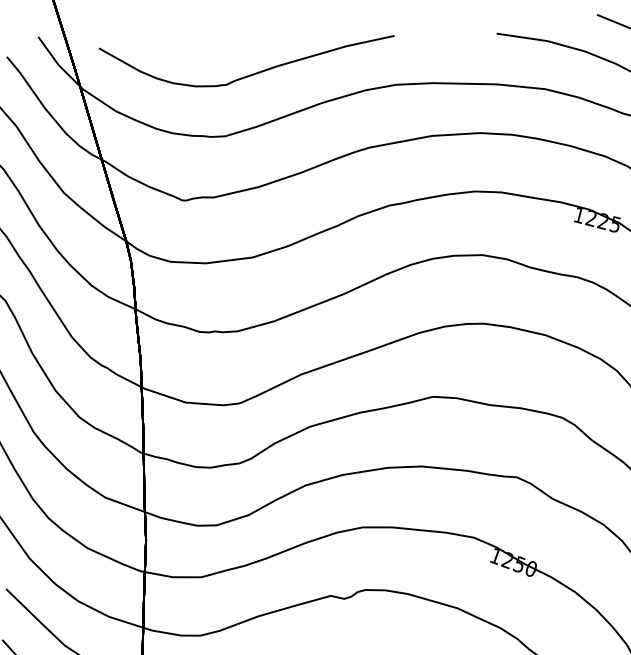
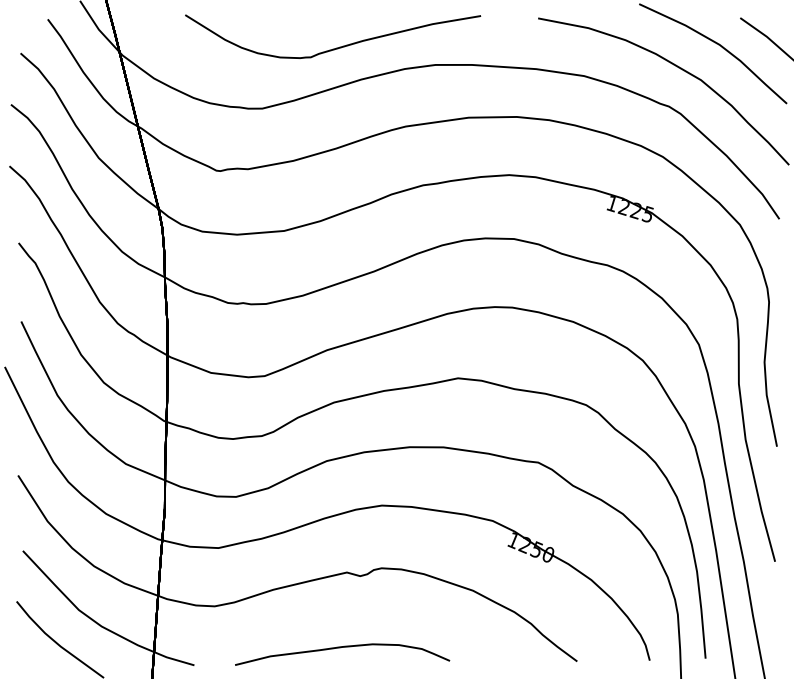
curve: (251, 73) -> (336, 47), moved

